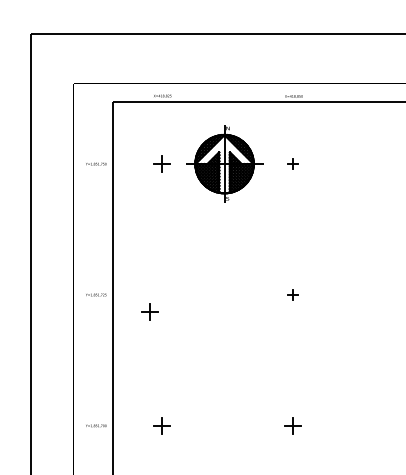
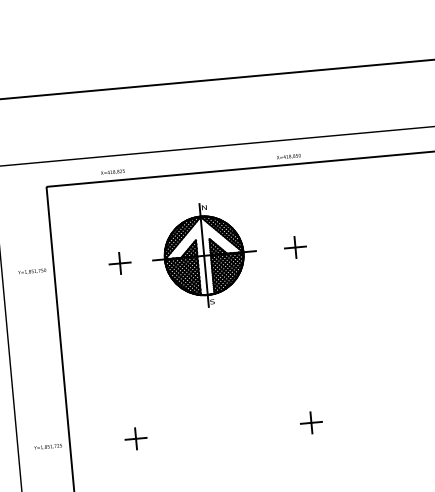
part: (292, 163) -> (295, 246), size x1.67
part: (292, 294) -> (311, 422), size x1.67
part: (149, 311) -> (135, 438), moved

